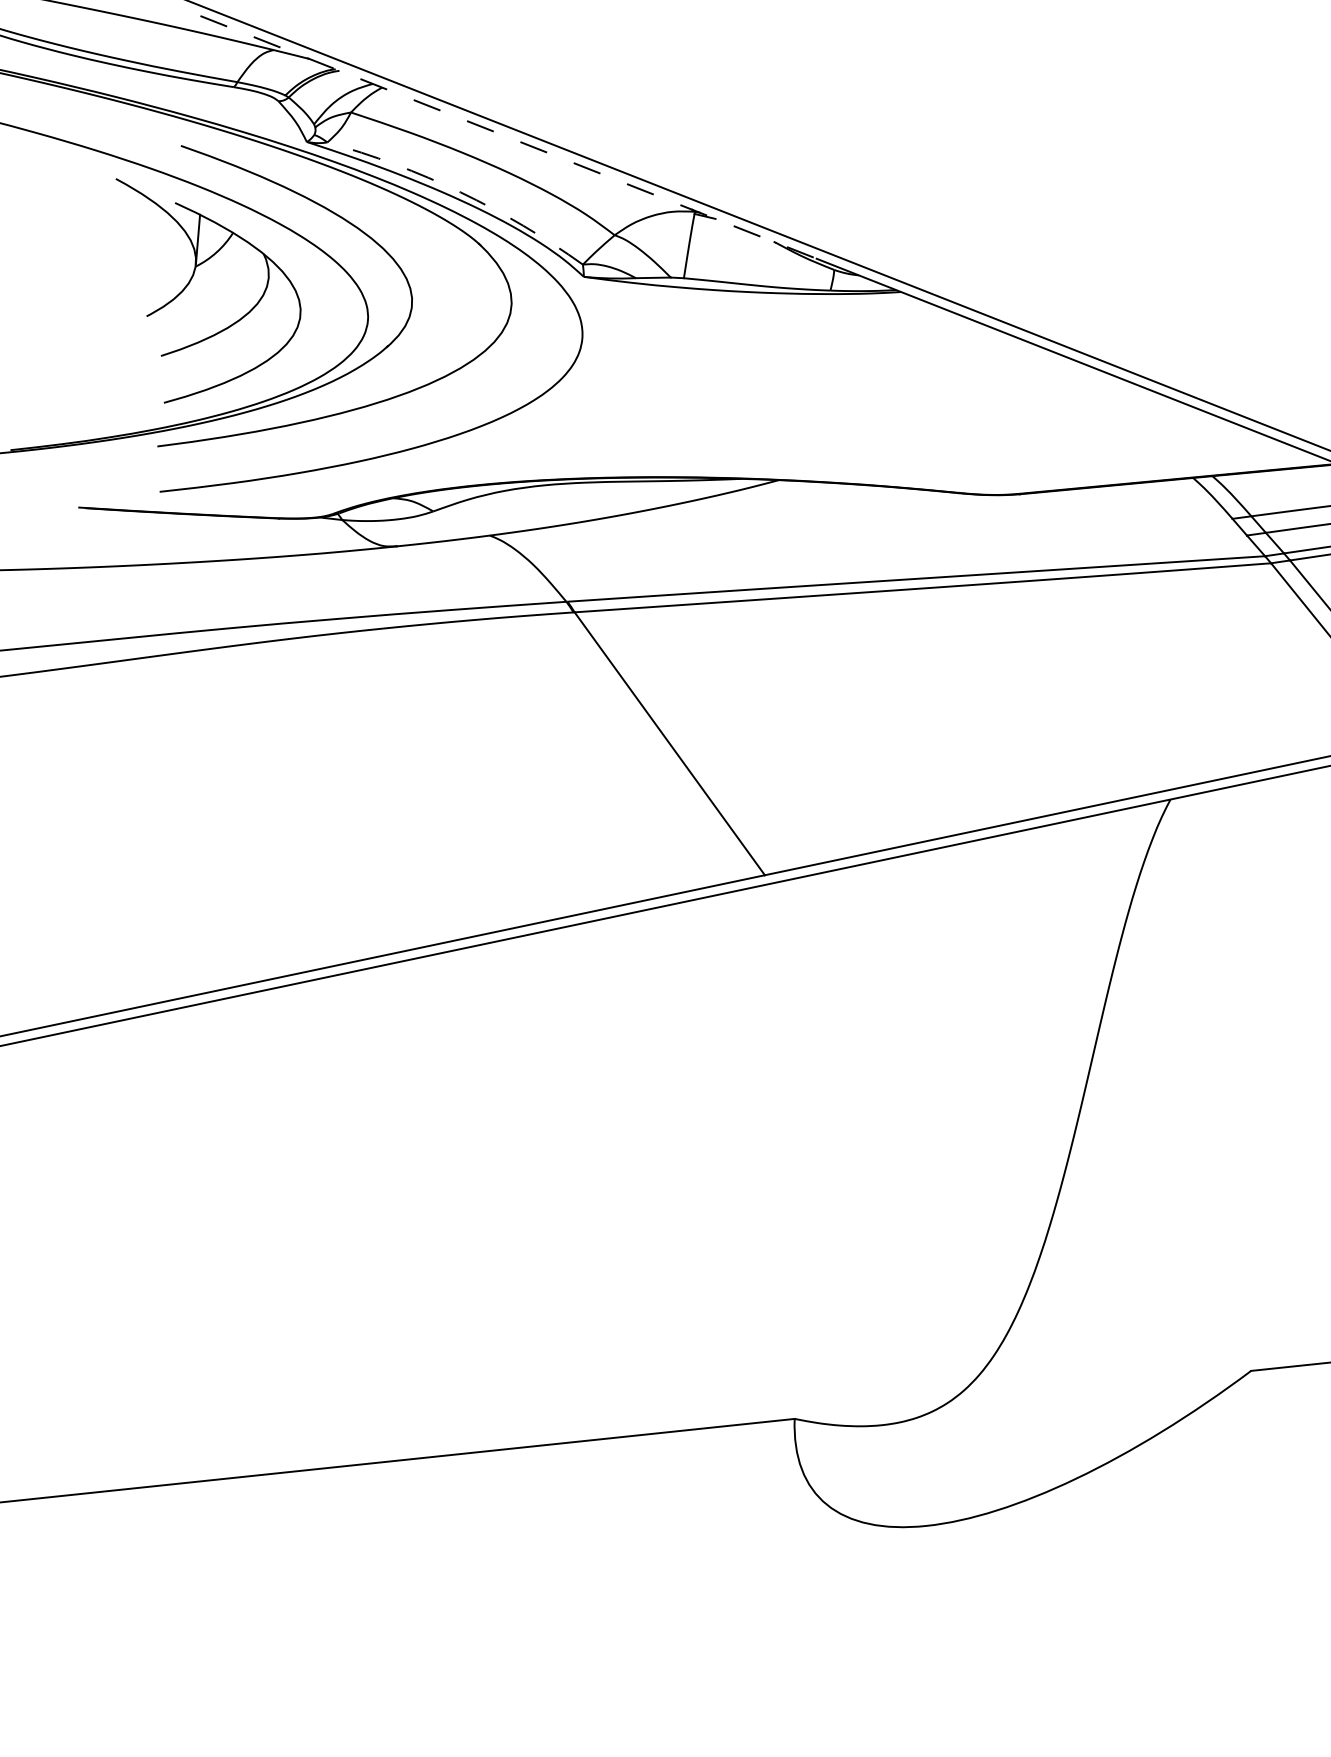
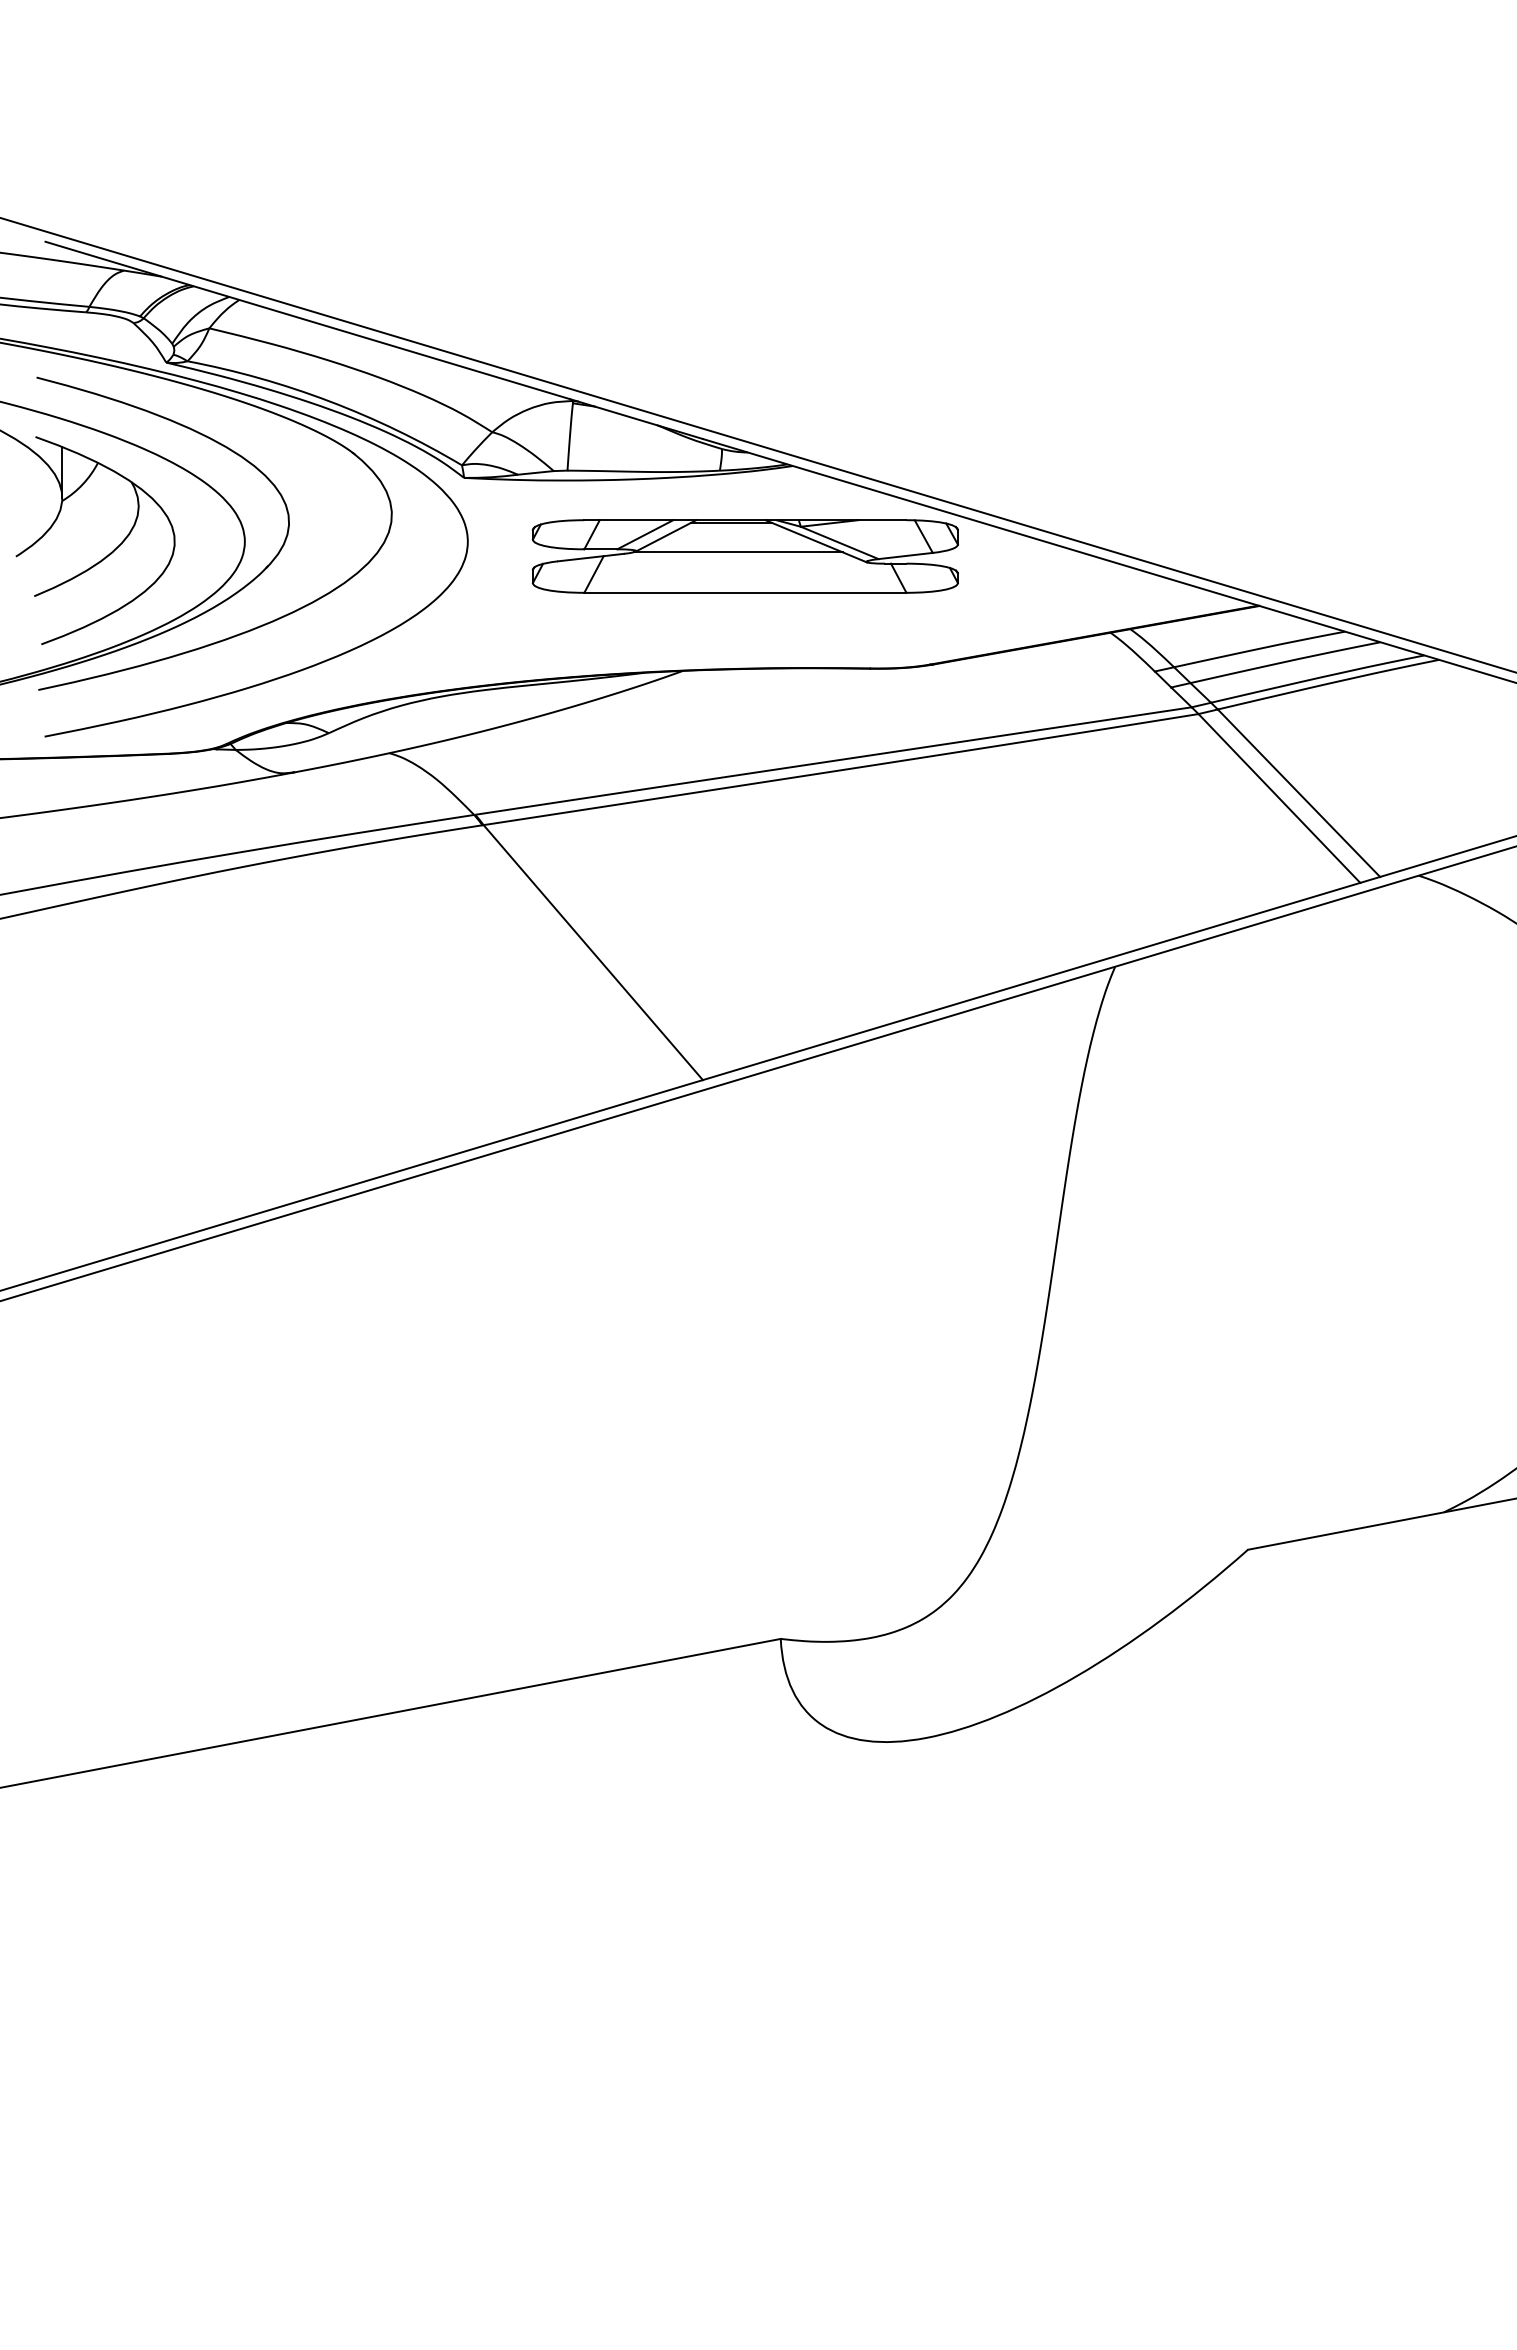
line: (508, 137) -> (374, 340), dashed -> solid
arc: (460, 192) -> (329, 401), dashed -> solid
part: (847, 375) -> (744, 556), added

